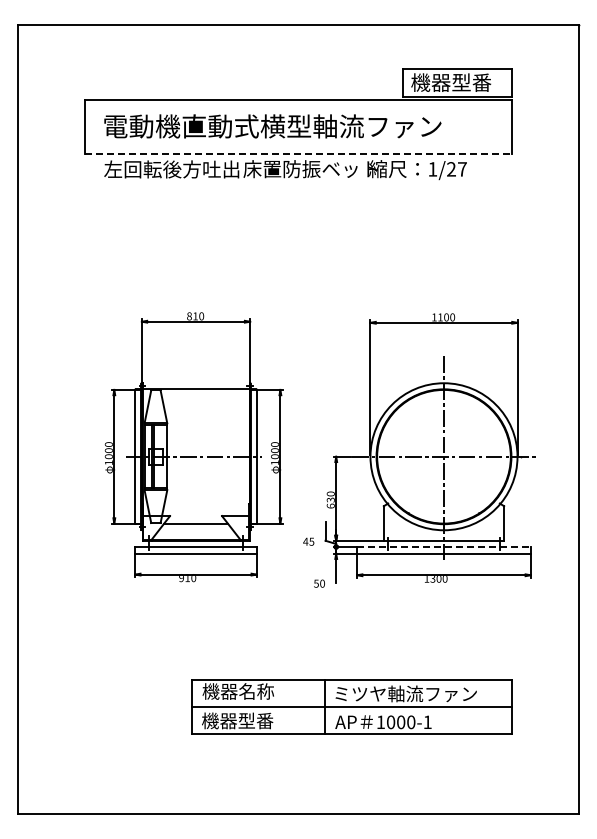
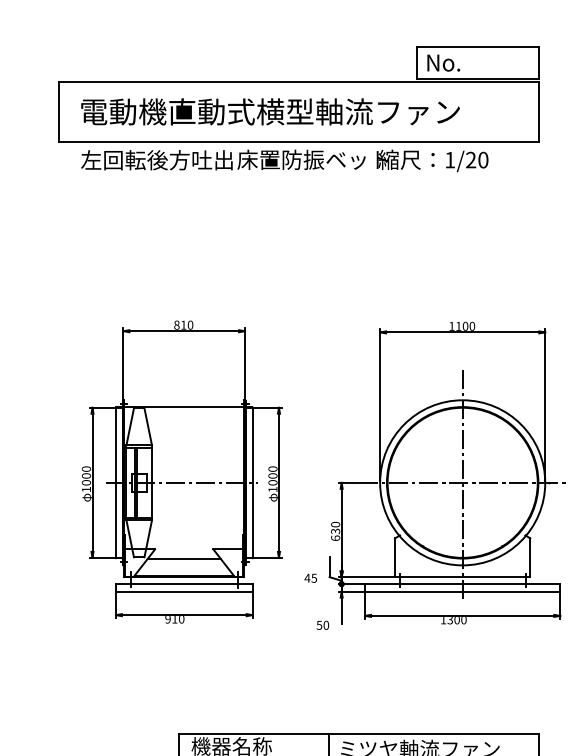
text: (451, 82) -> (471, 62), 機器型番 -> No.
line: (298, 153) -> (299, 142), dashed -> solid
text: (462, 169) -> (483, 160), 1/27 -> 1/20
line: (444, 546) -> (463, 583), dashed -> solid

